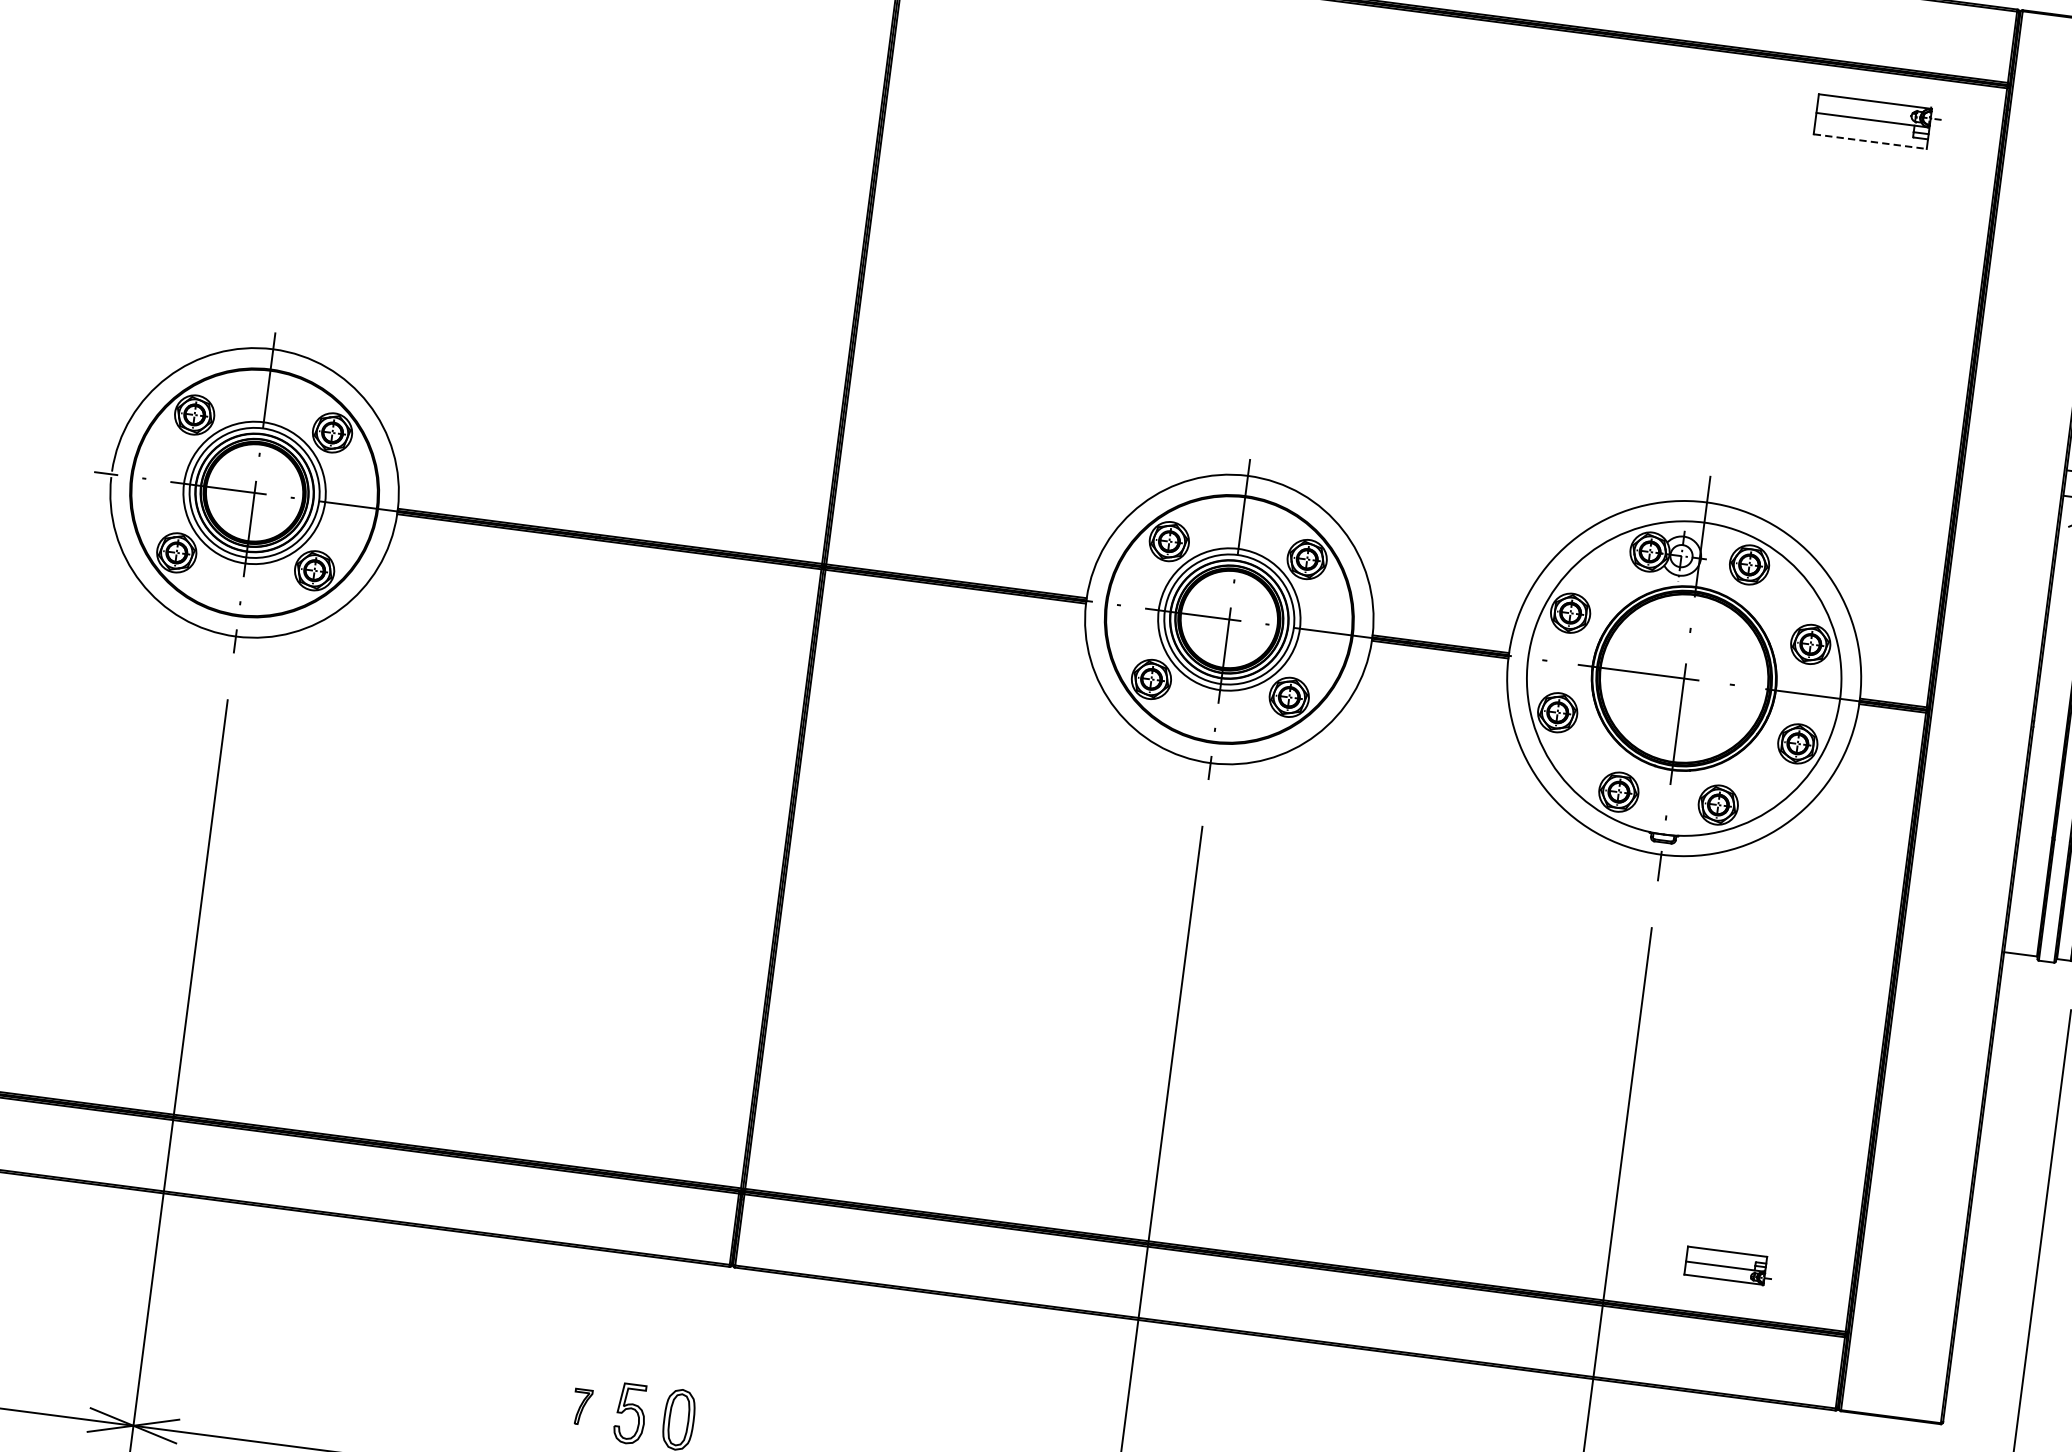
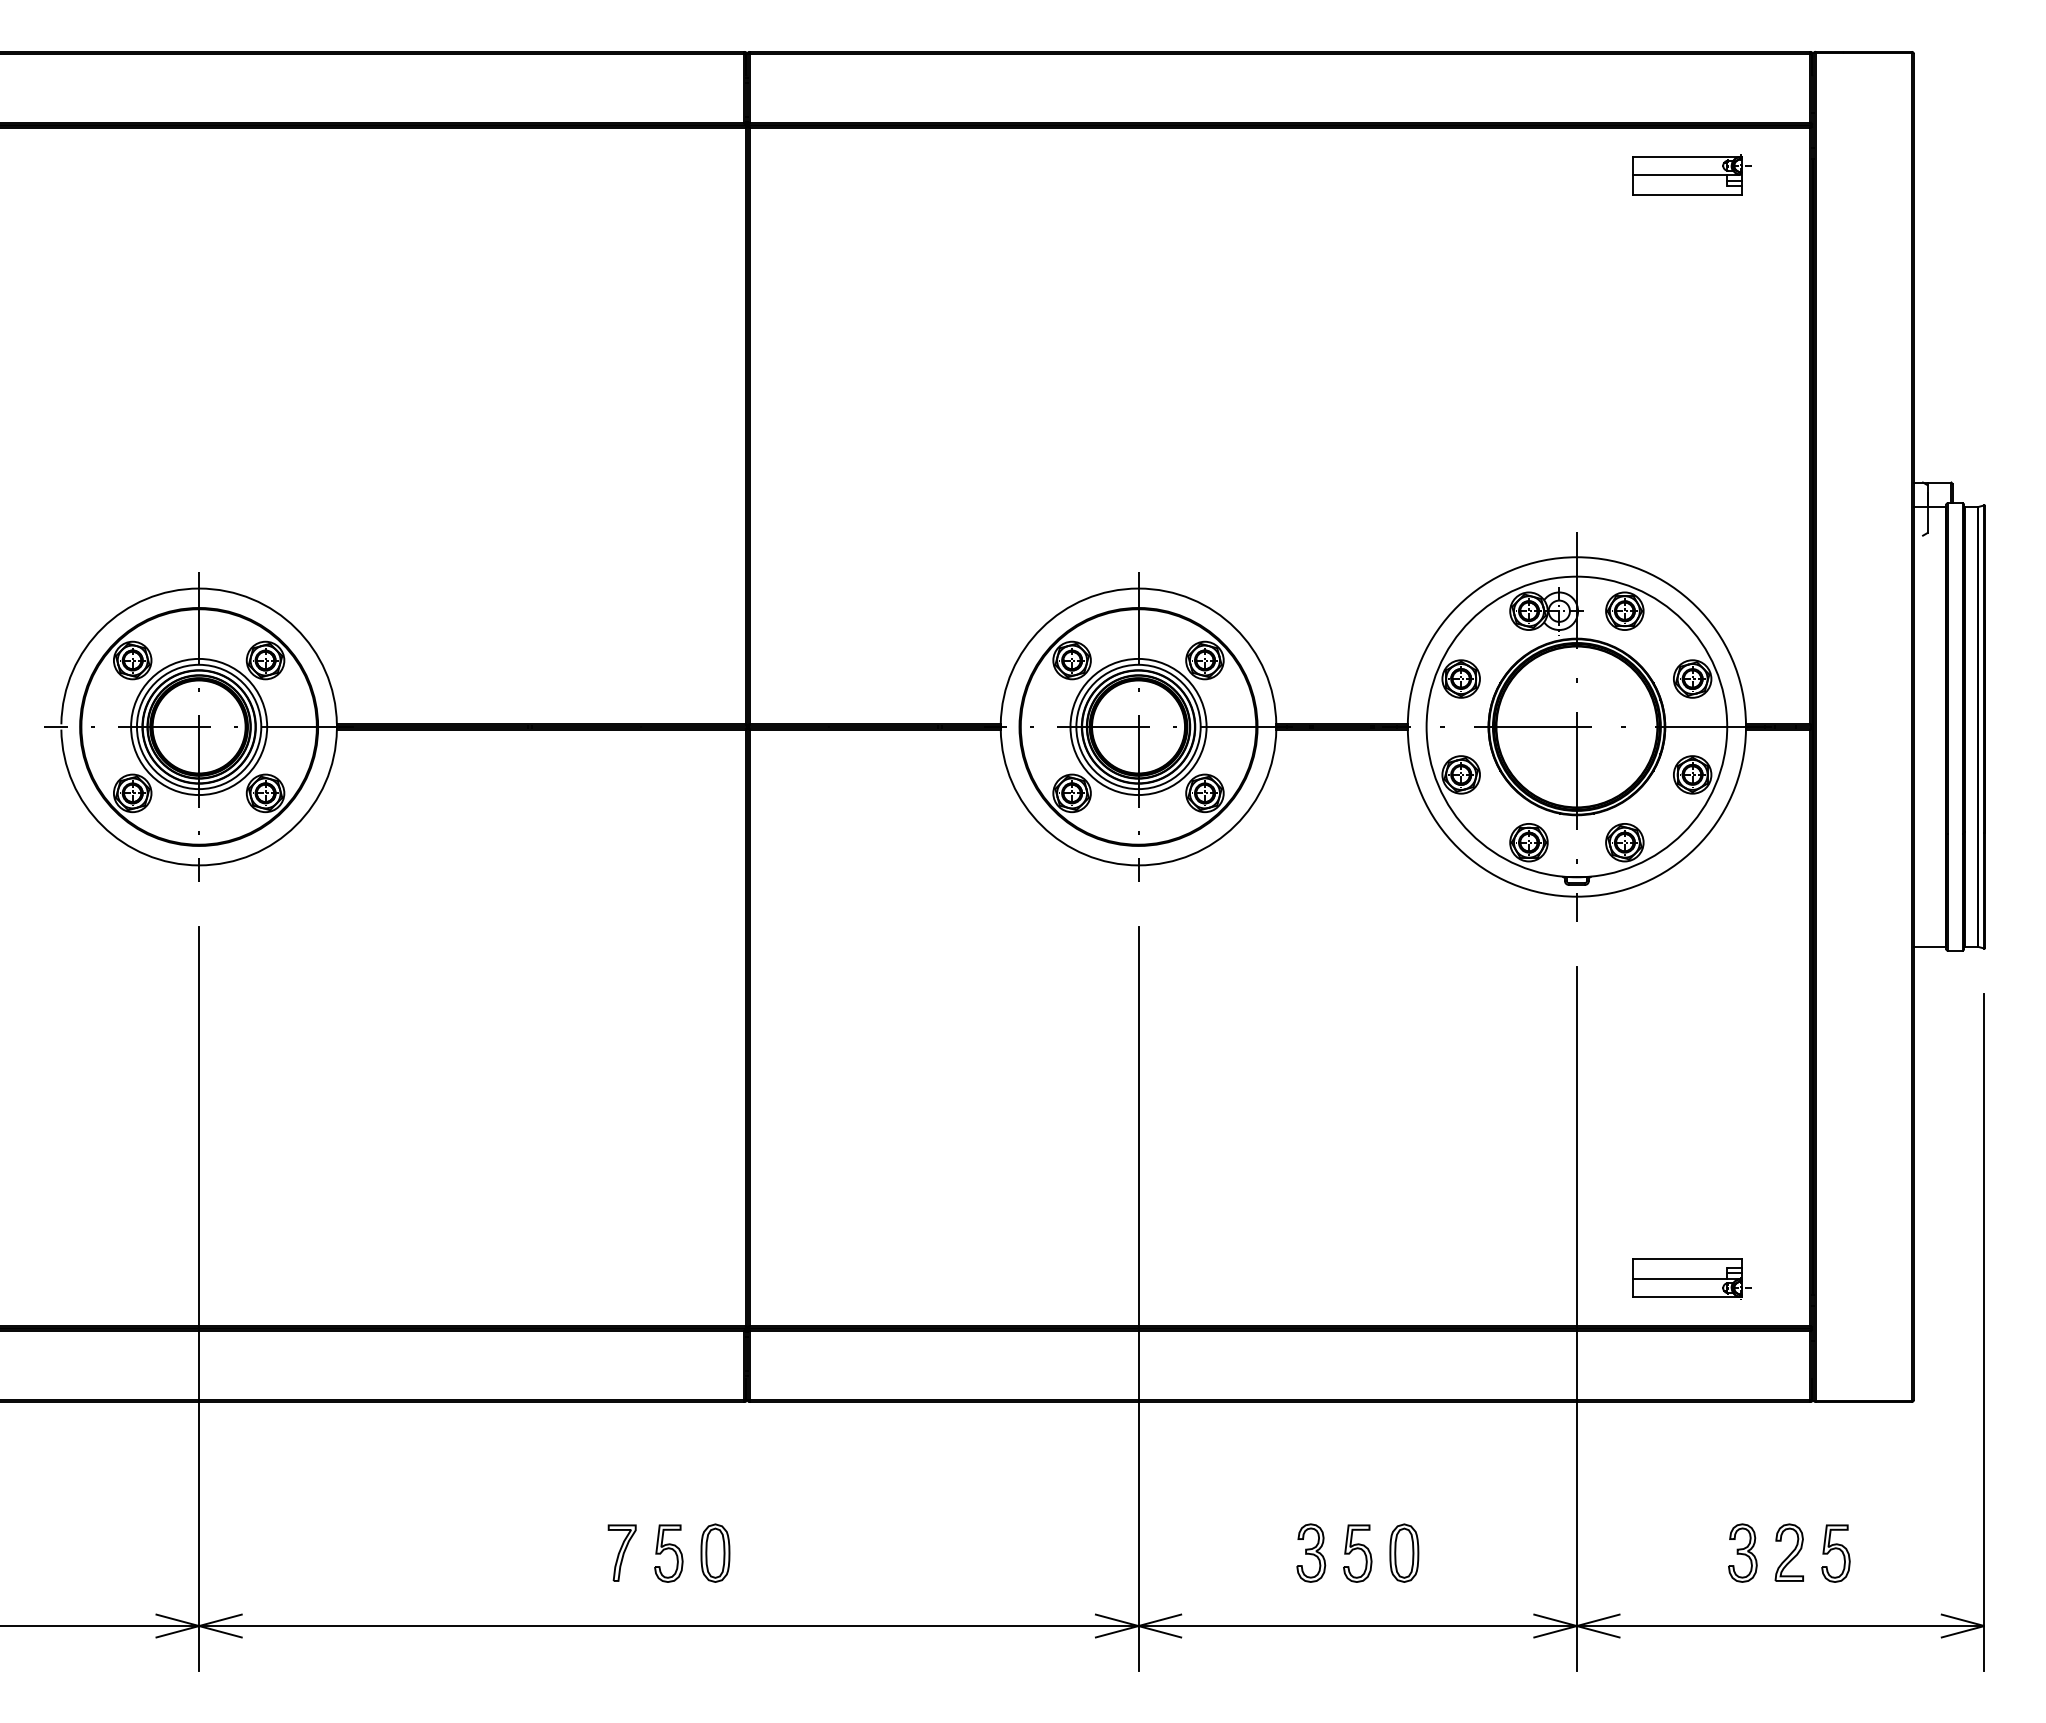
line: (1870, 142) -> (1687, 195), dashed -> solid
part: (1728, 1266) -> (1691, 1278), size x1.43
part: (581, 1406) -> (621, 1552), size x1.67

